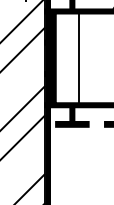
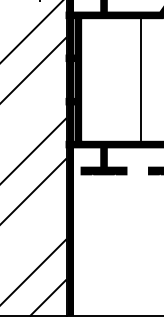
line: (79, 58) -> (141, 79), moved

